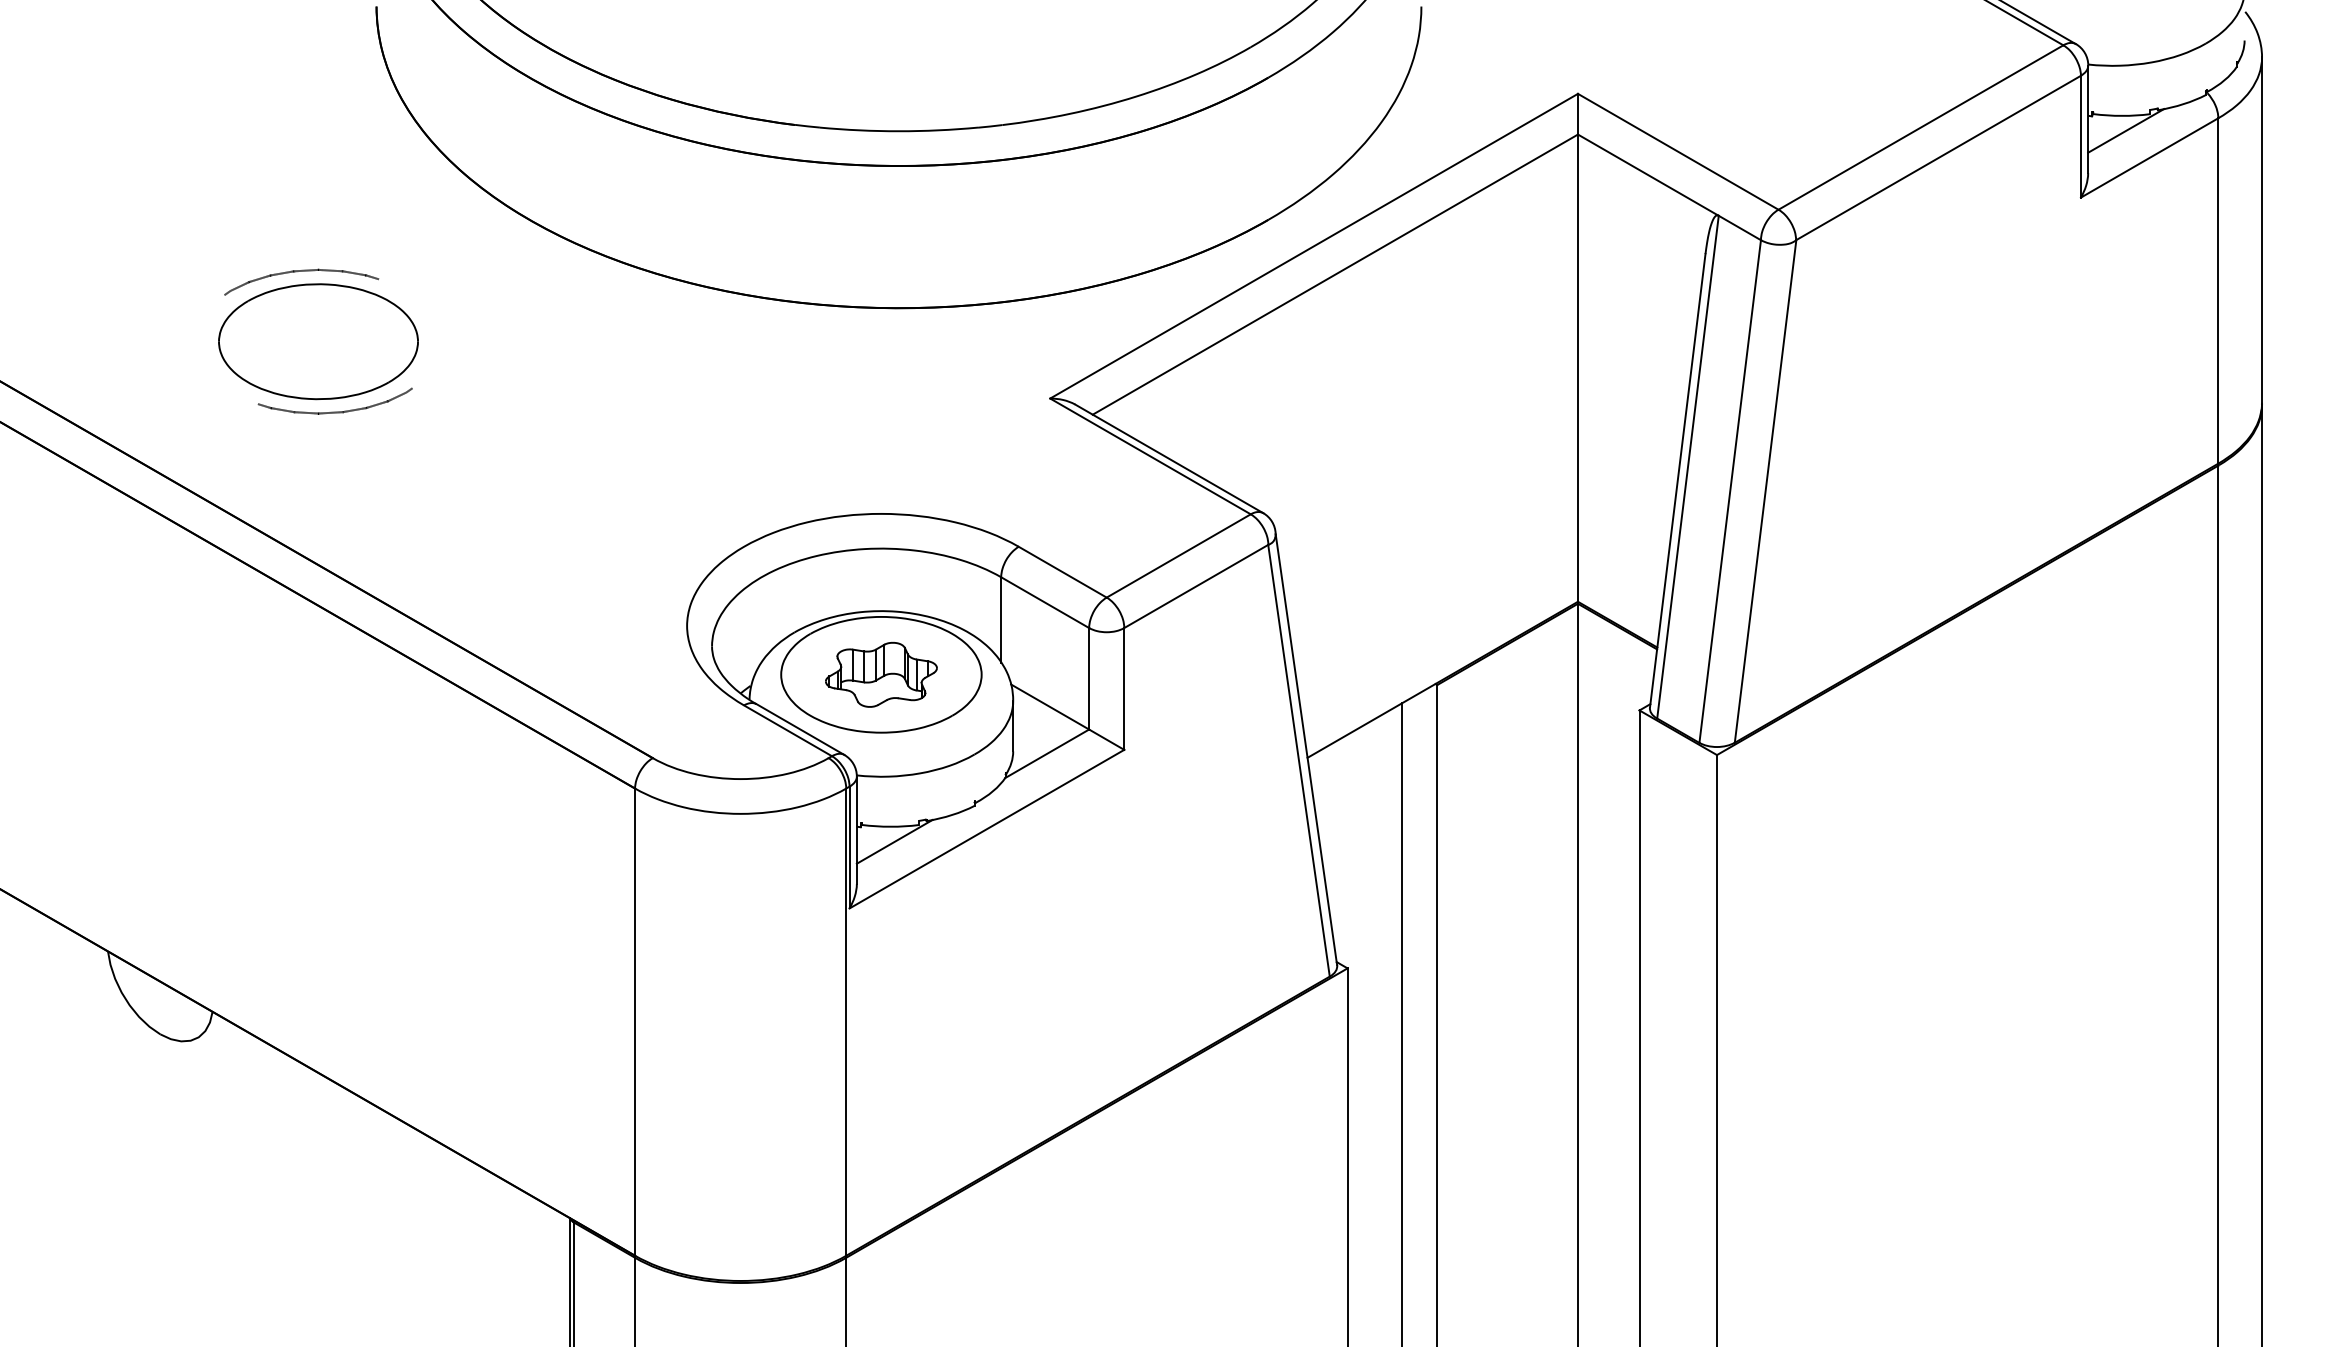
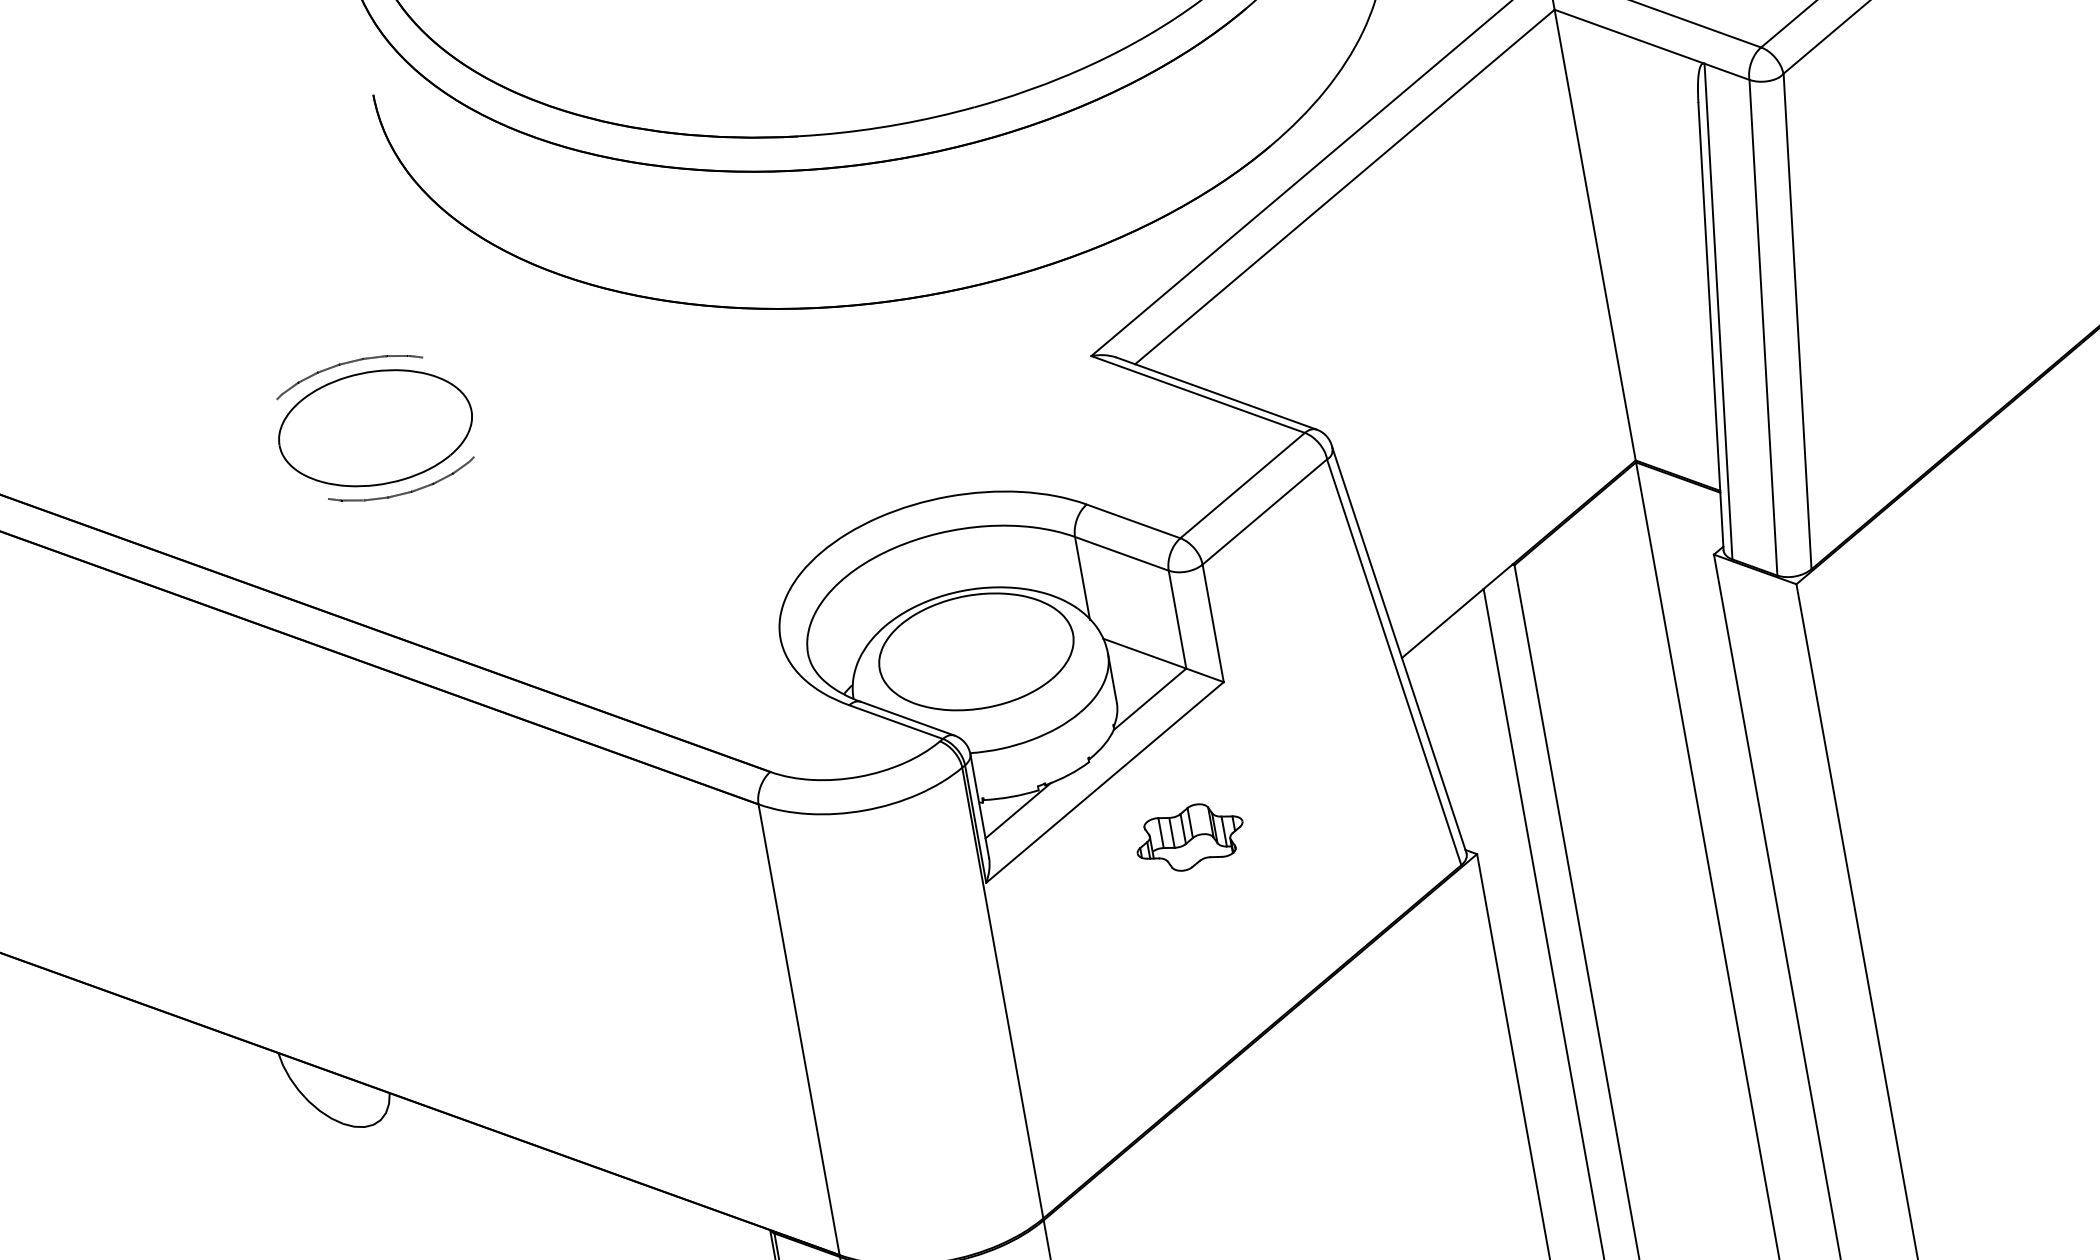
part: (881, 674) -> (1190, 837), moved

